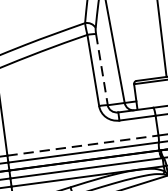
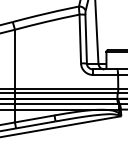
line: (102, 69) -> (86, 39), dashed -> solid
line: (82, 145) -> (66, 88), dashed -> solid

